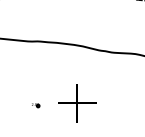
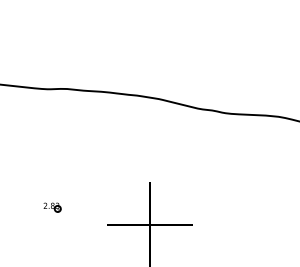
part: (36, 105) -> (54, 207), moved

